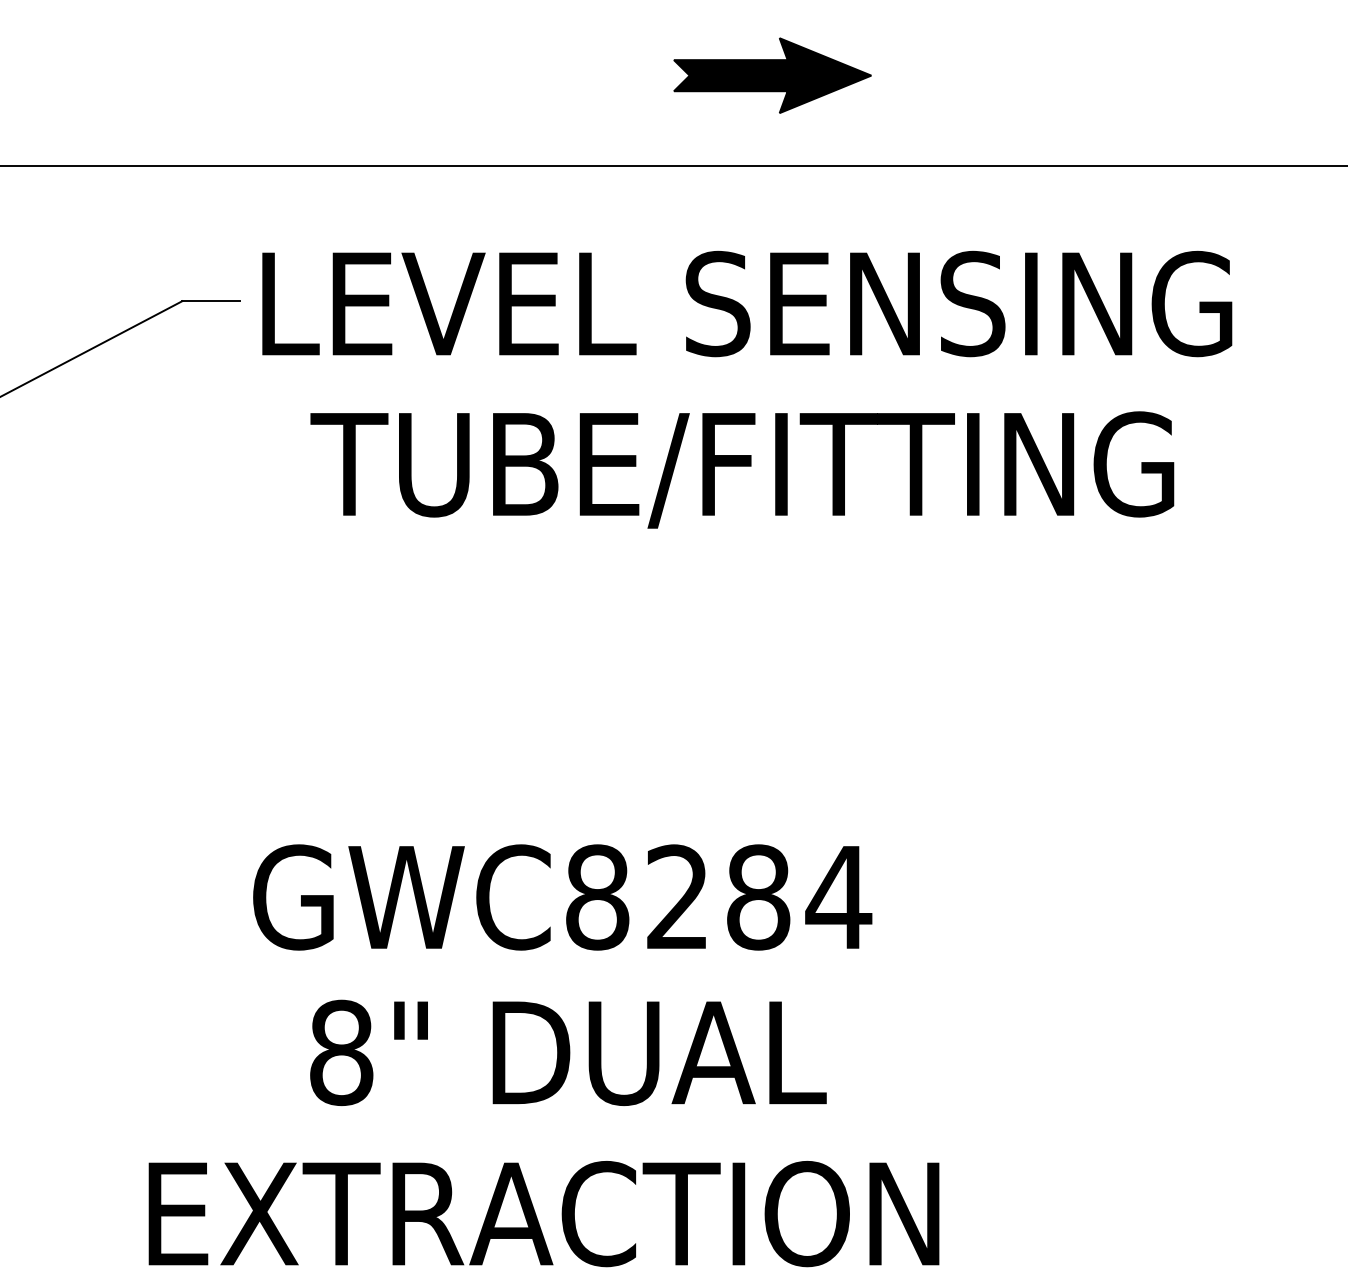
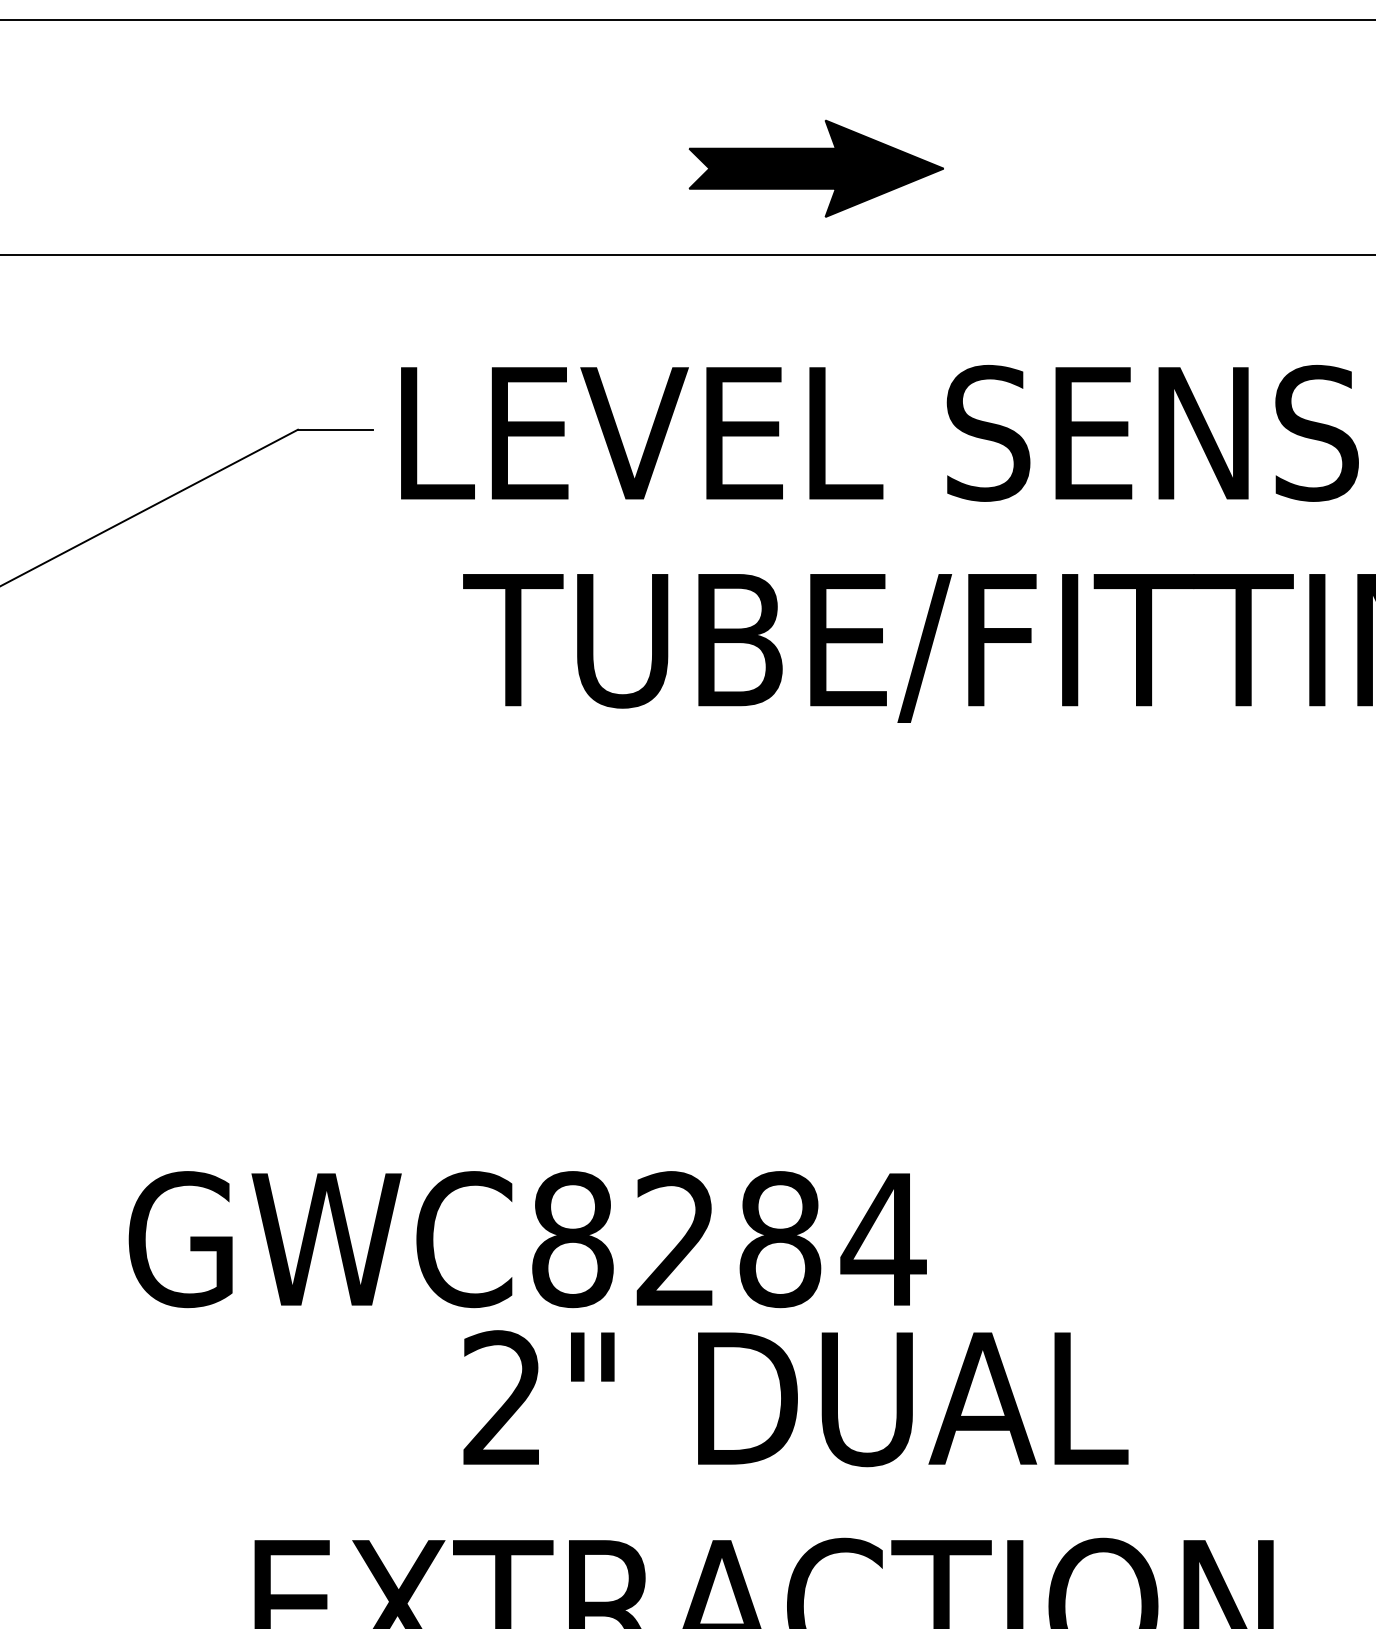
part: (772, 75) -> (816, 168), moved
text: (562, 897) -> (527, 1239), moved
text: (341, 1052) -> (503, 1398), 8" -> 2"

